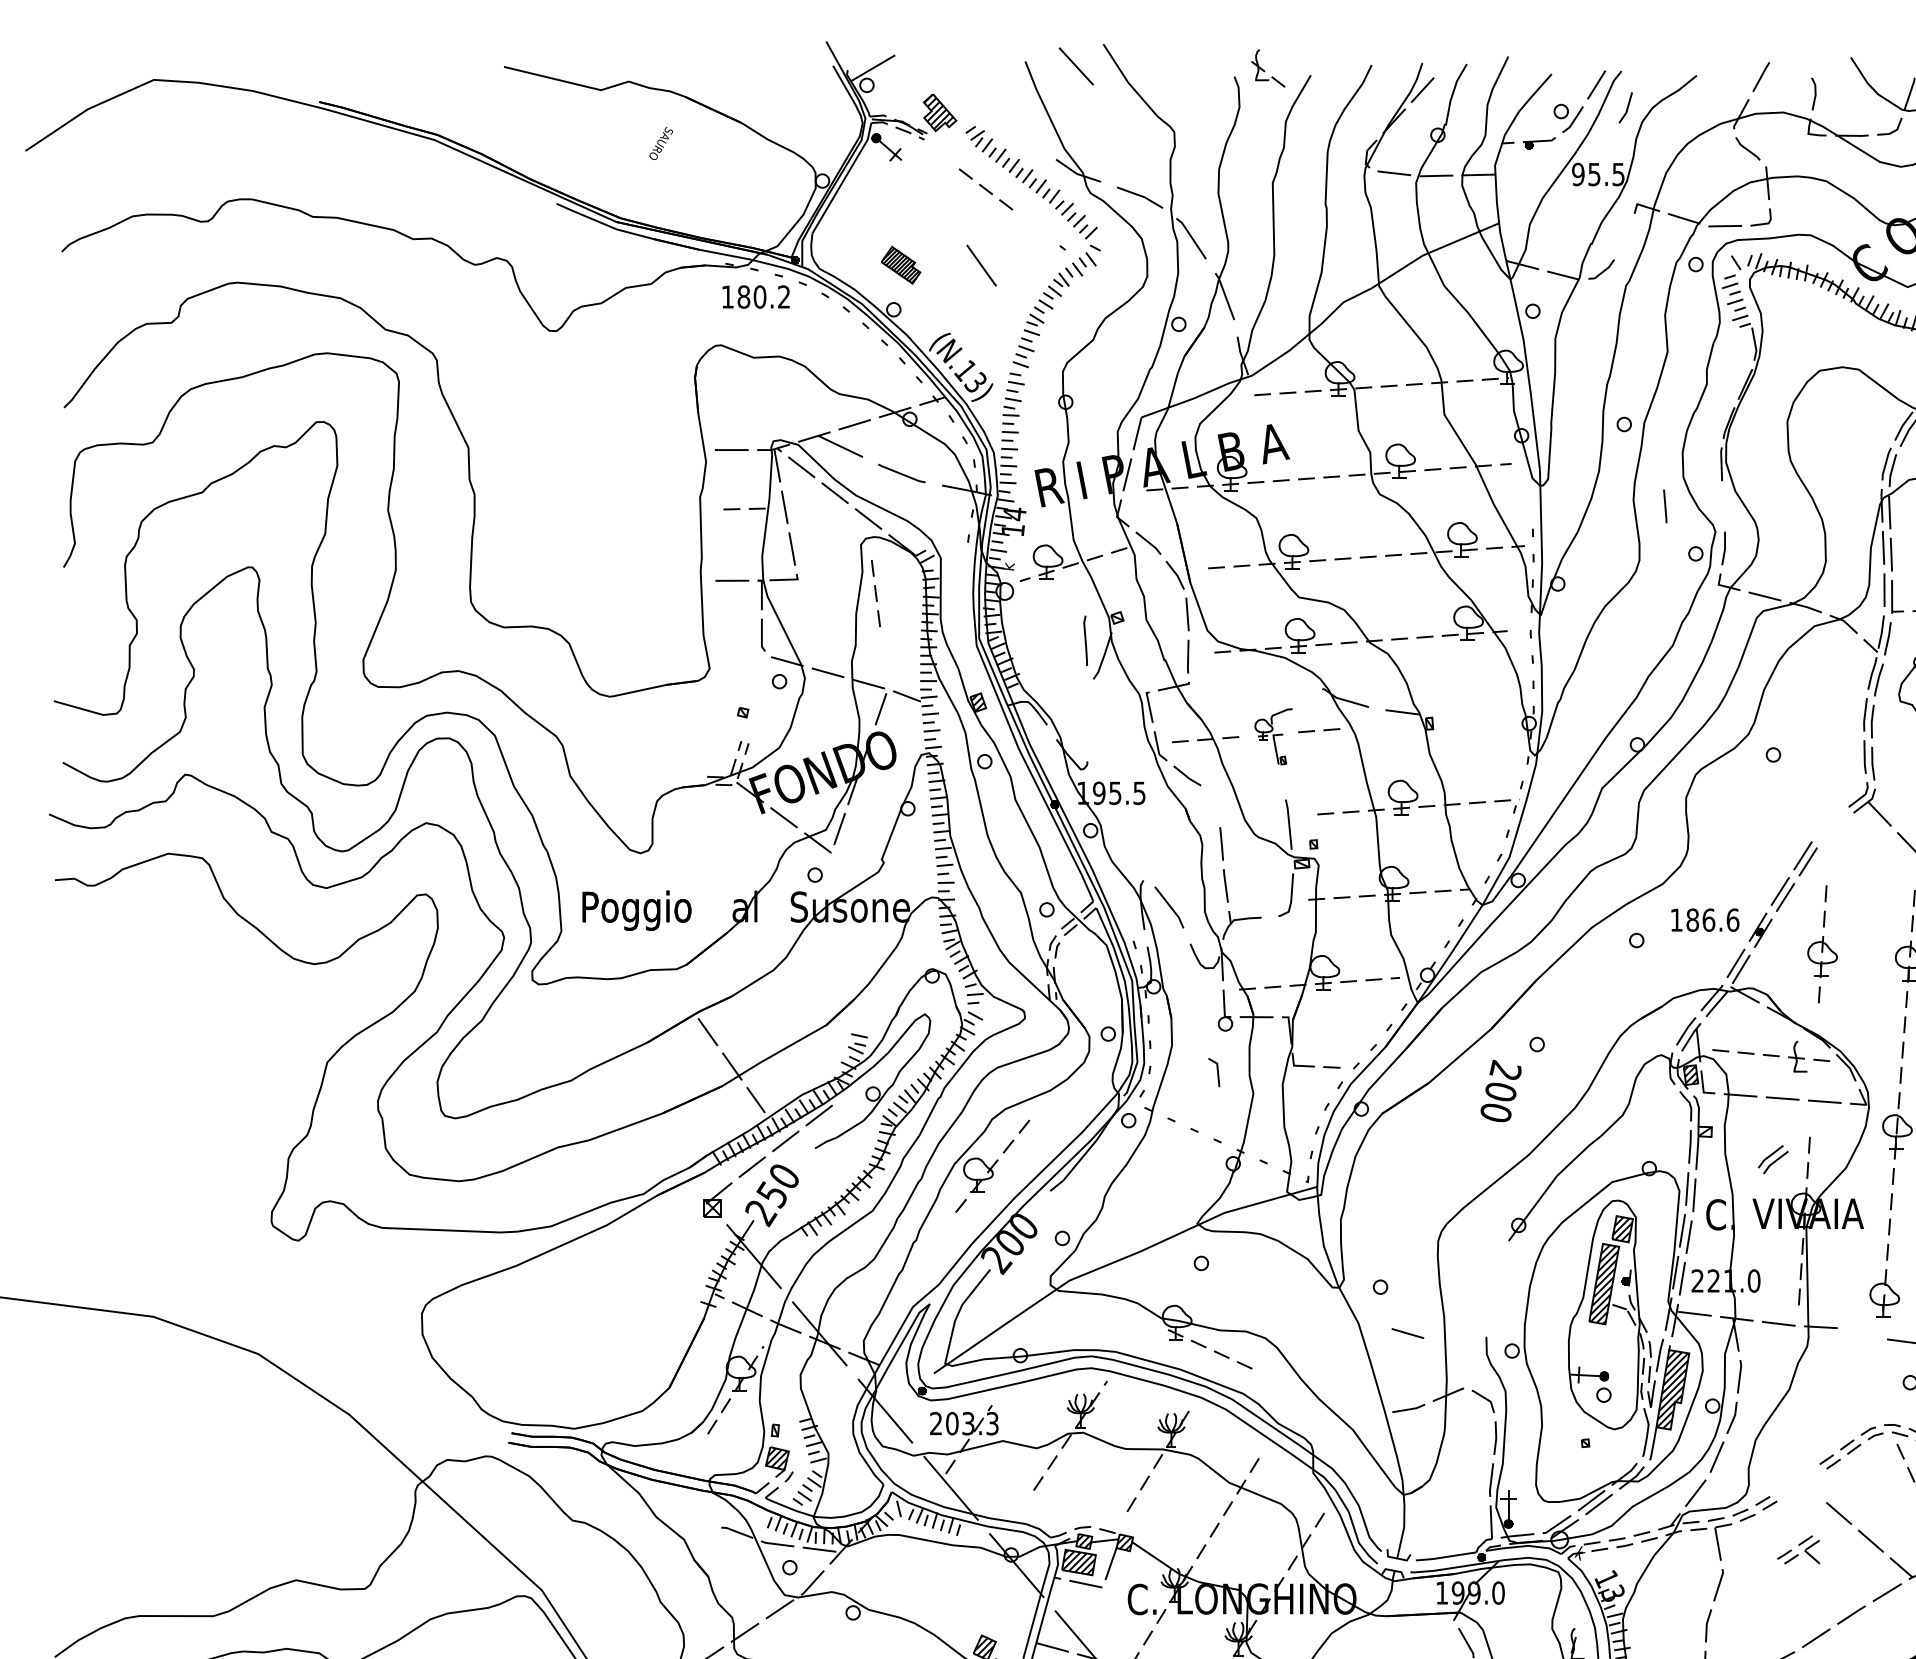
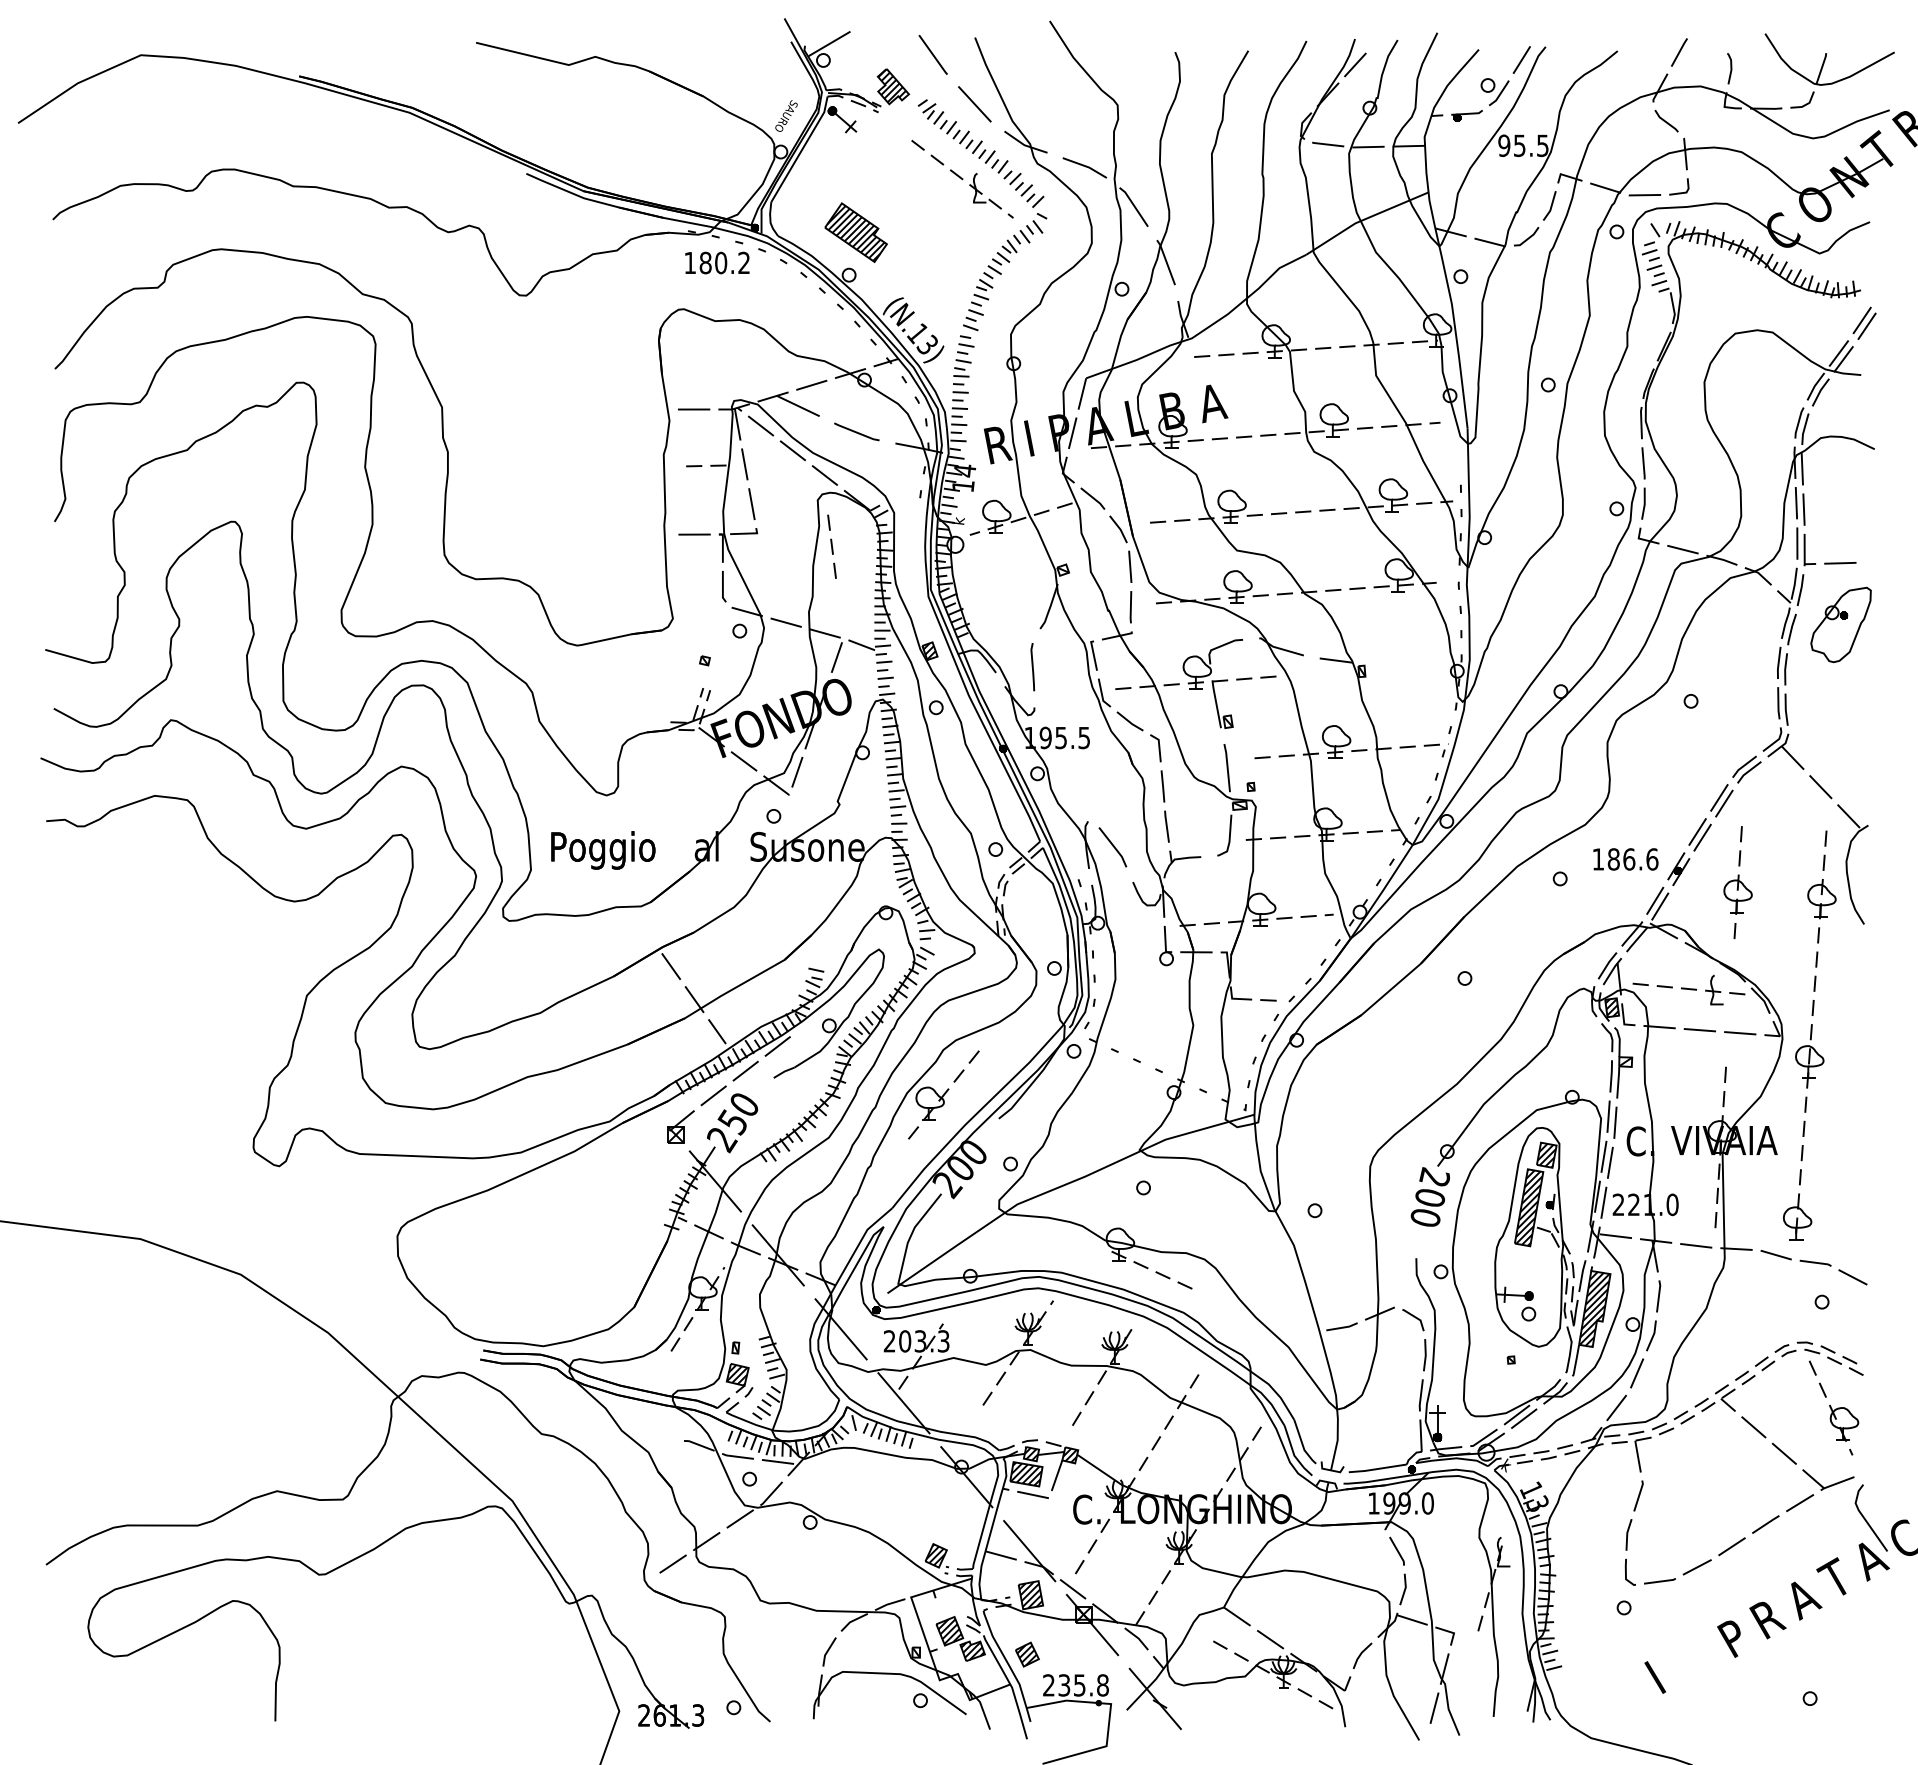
line: (1075, 66) -> (974, 104), moved
part: (1268, 68) -> (985, 191), moved
line: (1626, 107) -> (1550, 205), moved
text: (661, 142) -> (786, 115), moved
part: (900, 265) -> (855, 232), size x1.67
line: (980, 265) -> (932, 54), moved
line: (1665, 506) -> (1643, 463), moved
curve: (1085, 641) -> (1032, 667), moved
part: (1273, 736) -> (1212, 683), size x1.67
line: (1217, 1072) -> (1158, 748), moved
text: (1500, 1090) -> (1429, 1196), moved
part: (1772, 1159) -> (1746, 769), moved
line: (1407, 1332) -> (1775, 1254), moved
part: (1797, 1549) -> (1714, 1397), moved

